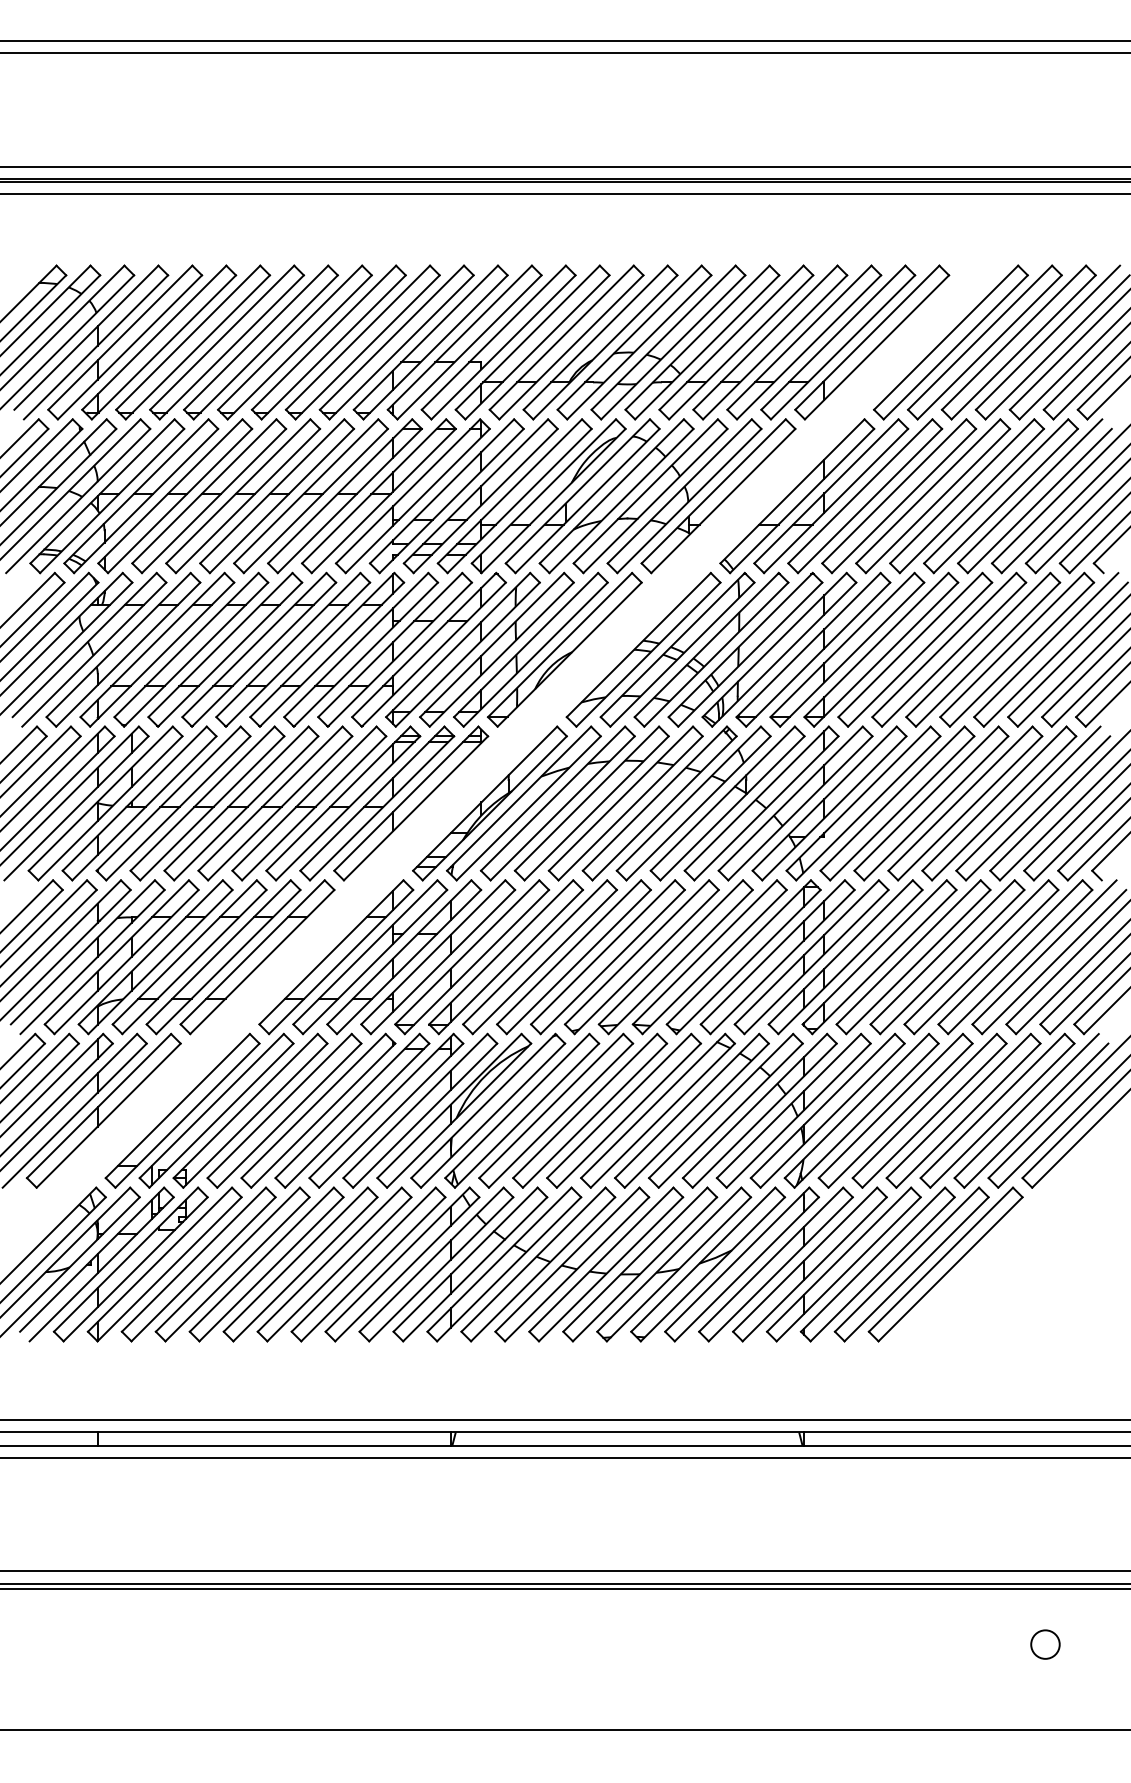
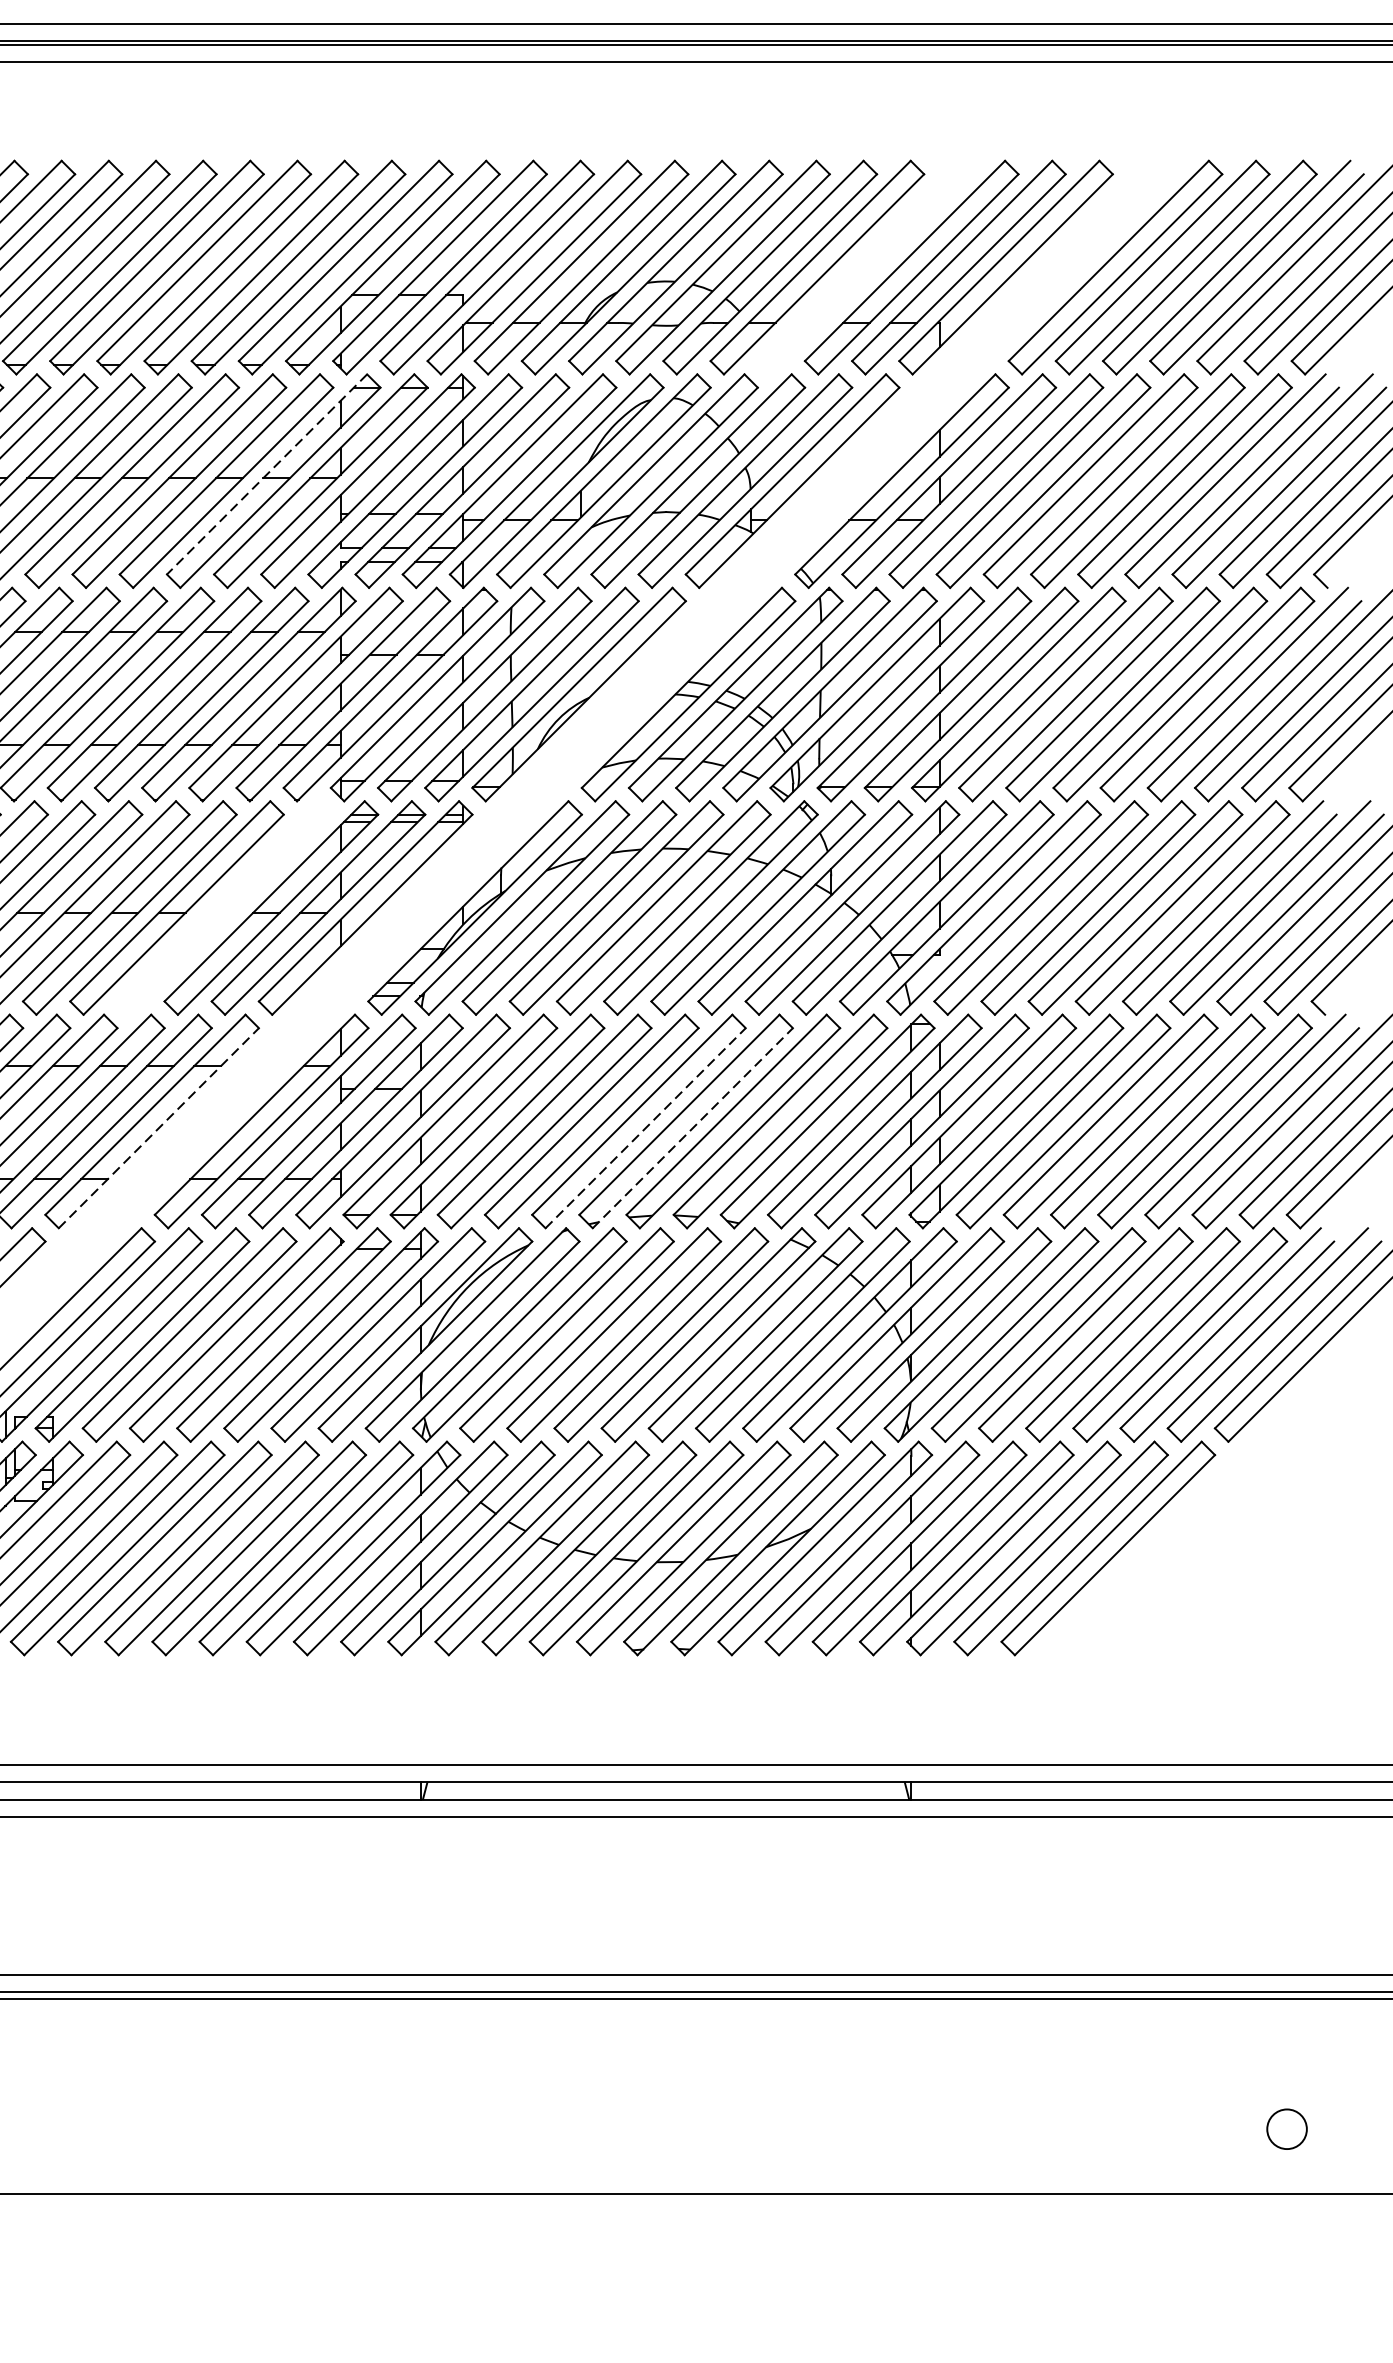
part: (770, 342) -> (864, 267), removed
line: (340, 491) -> (267, 474), solid -> dashed
part: (309, 803) -> (224, 908), removed
line: (262, 962) -> (159, 1128), solid -> dashed
line: (612, 962) -> (645, 1128), solid -> dashed
line: (646, 962) -> (692, 1128), solid -> dashed
circle: (1045, 1644) -> (1287, 2129), moved

